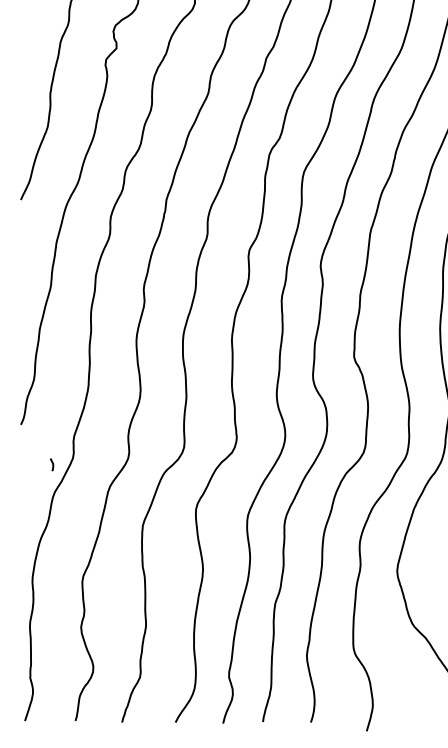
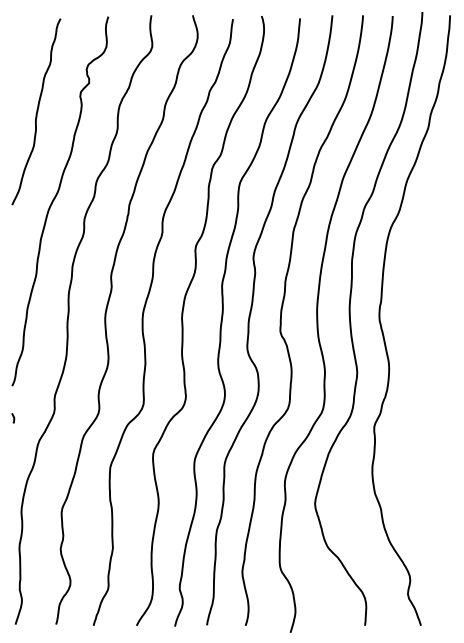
line: (52, 465) -> (13, 418), moved

